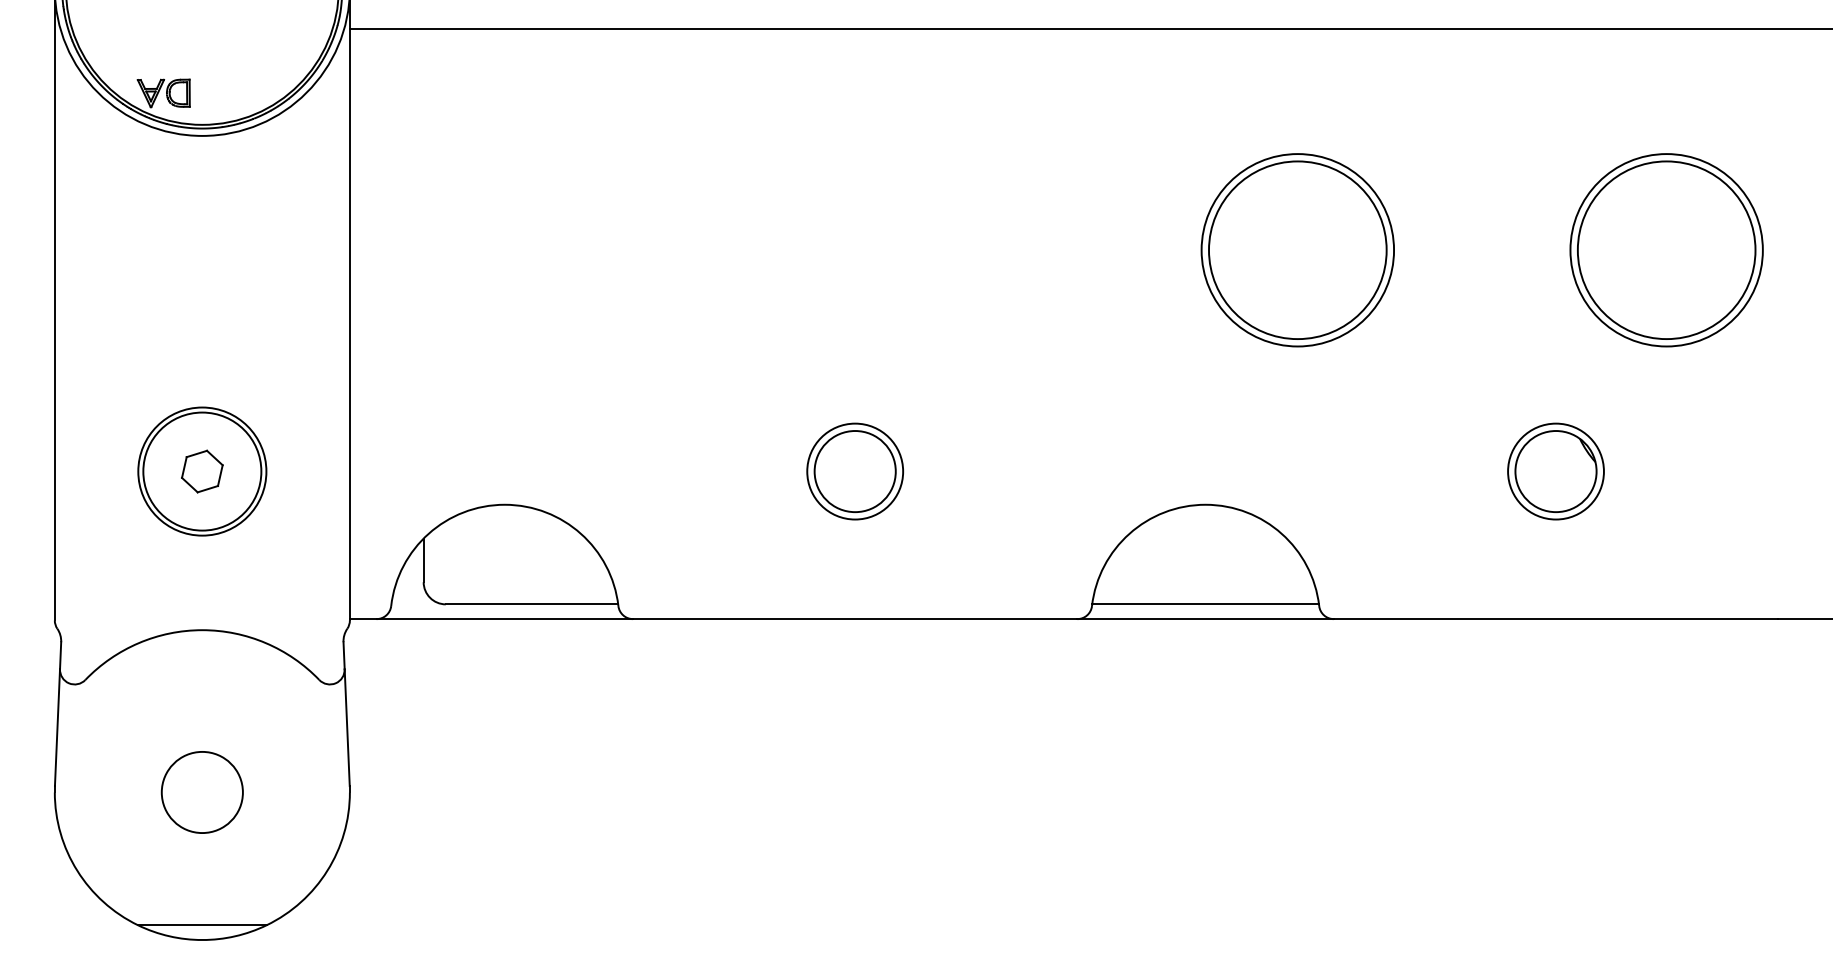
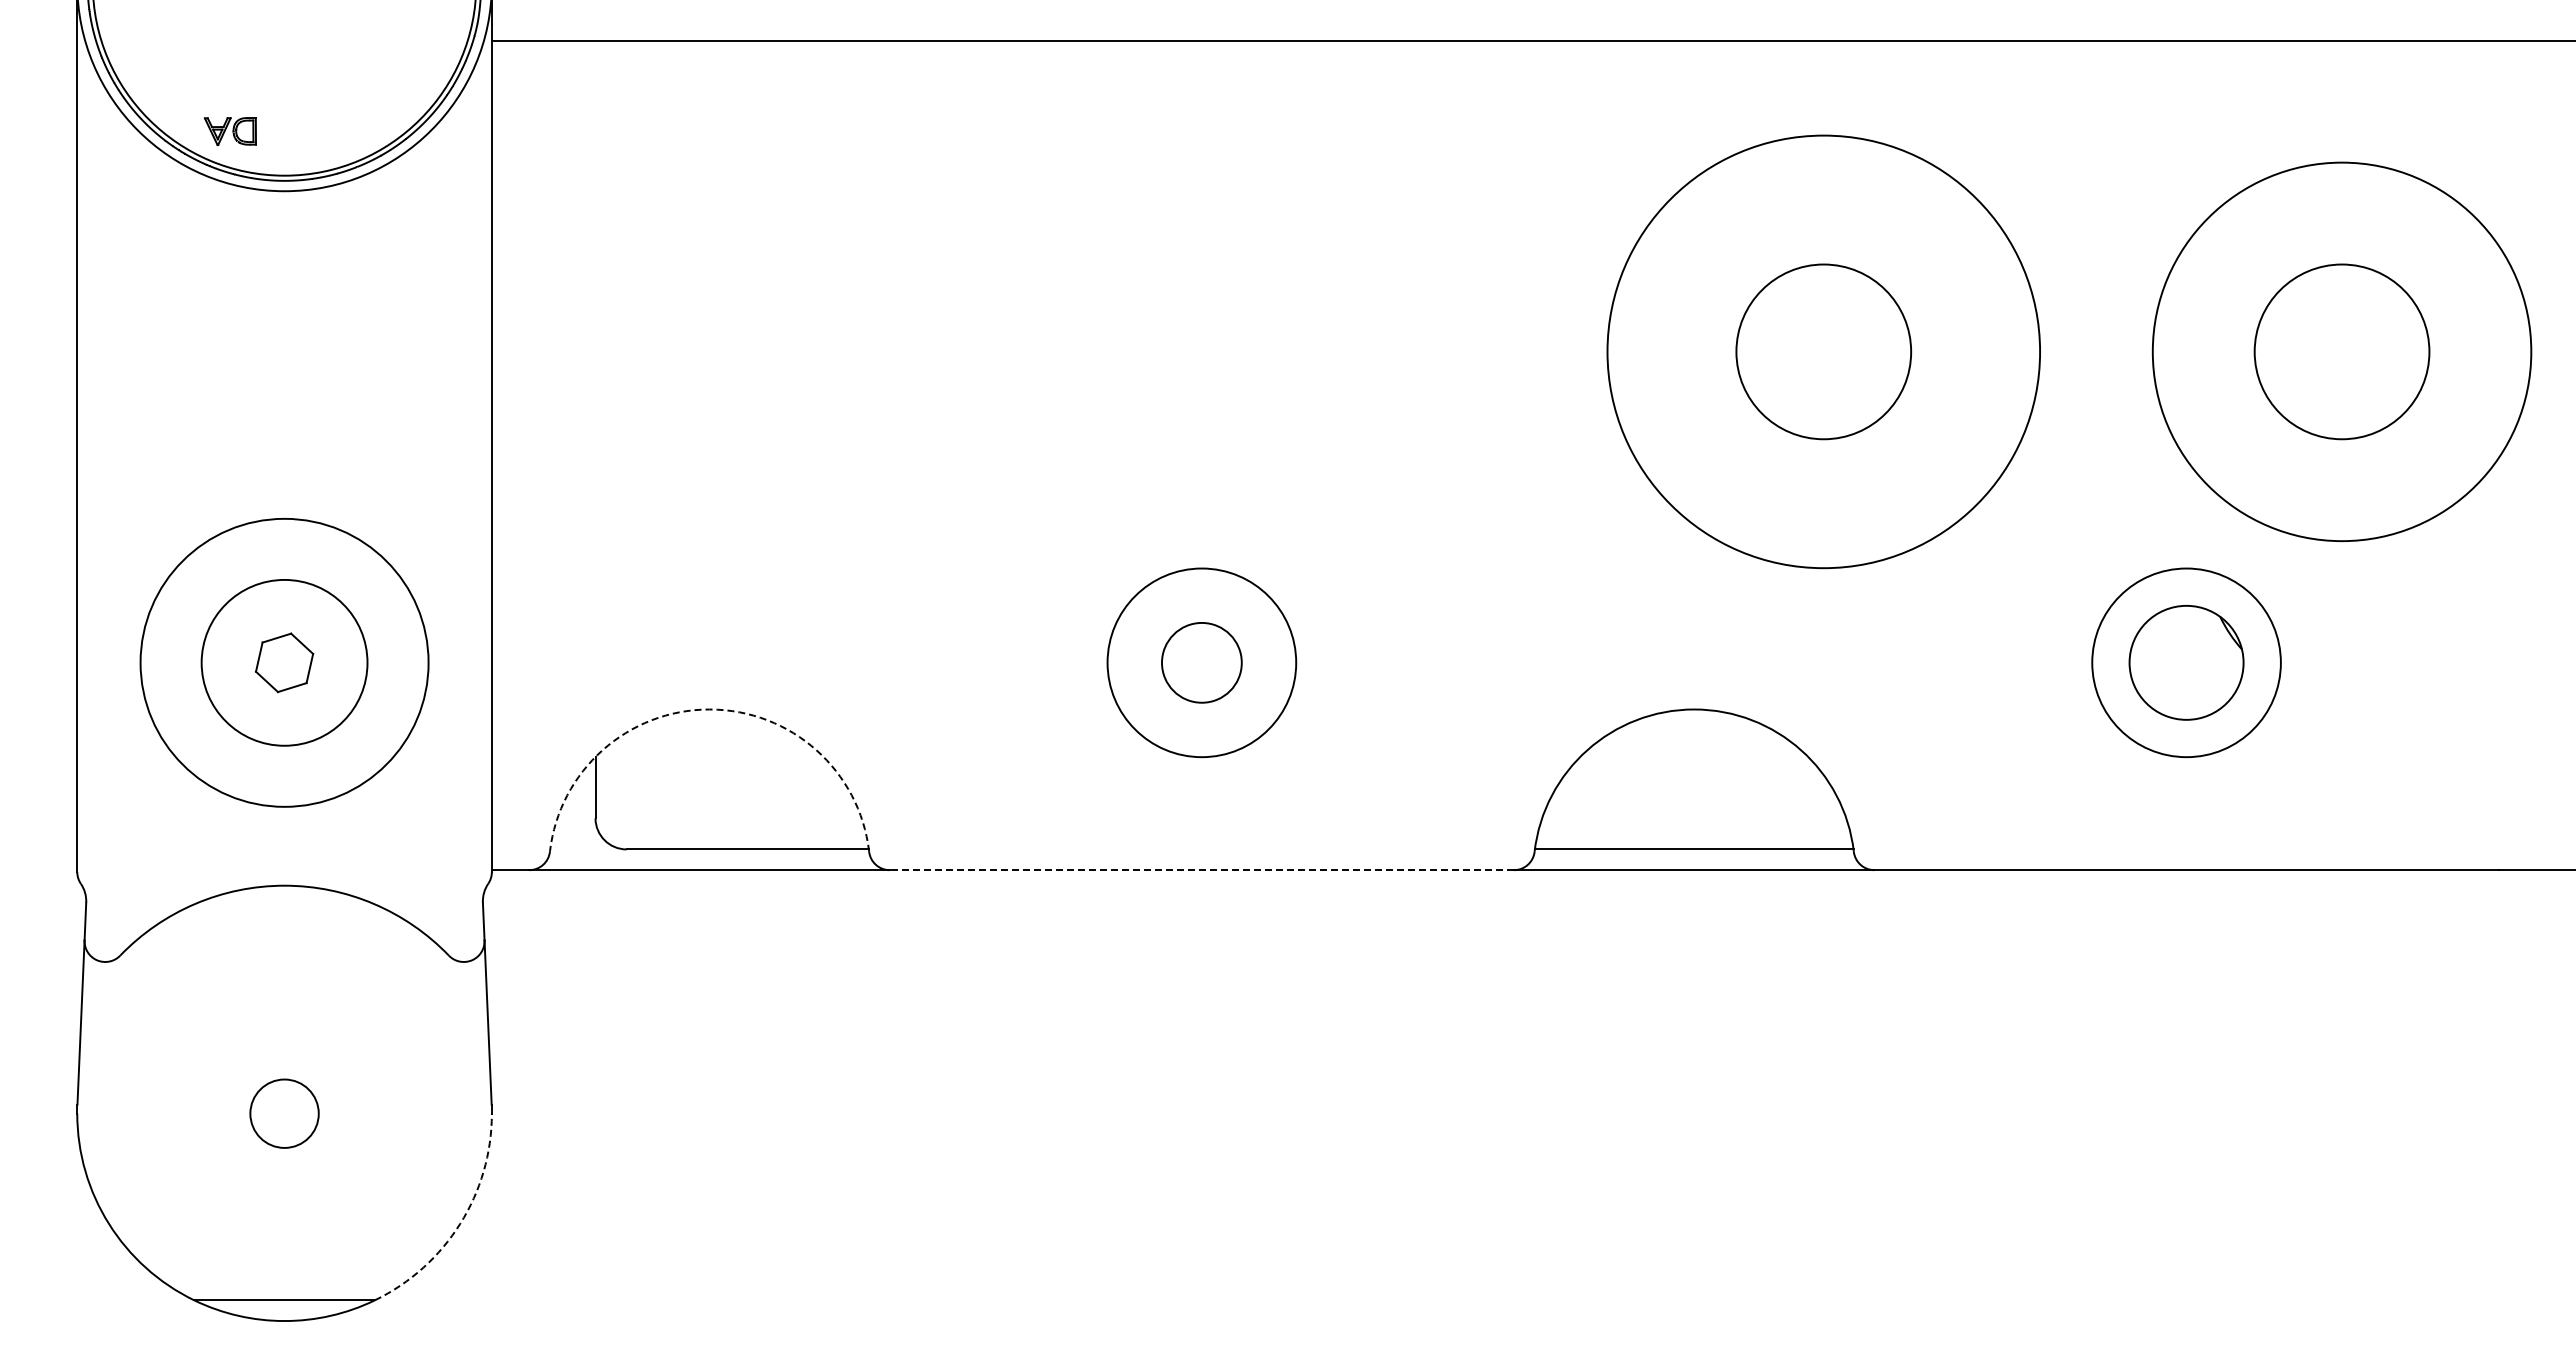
part: (163, 93) -> (230, 131), size x0.7
circle: (1297, 249) -> (1823, 351), size x0.7
circle: (1297, 249) -> (1823, 351), size x1.6
circle: (1666, 249) -> (2341, 351), size x0.7
circle: (1666, 249) -> (2341, 351), size x1.4
circle: (202, 471) -> (284, 662), size x1.6
circle: (854, 471) -> (1201, 662), size x0.7
circle: (854, 471) -> (1201, 662), size x1.4
circle: (1555, 471) -> (2186, 662), size x1.4
arc: (504, 504) -> (709, 709), solid -> dashed
line: (854, 619) -> (1201, 870), solid -> dashed
circle: (202, 792) -> (284, 1113), size x0.6
arc: (327, 870) -> (460, 1223), solid -> dashed

